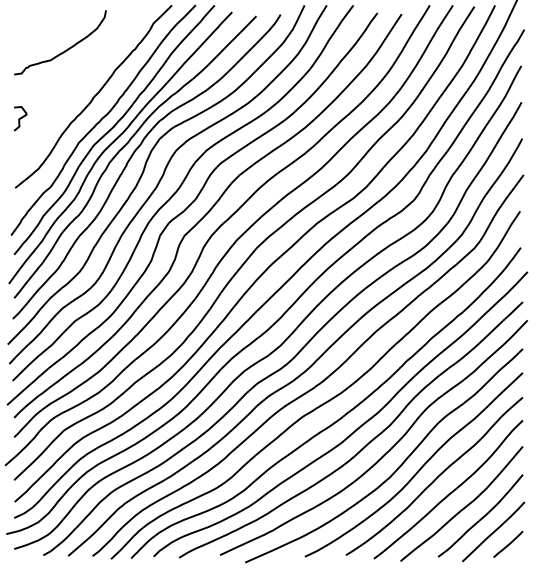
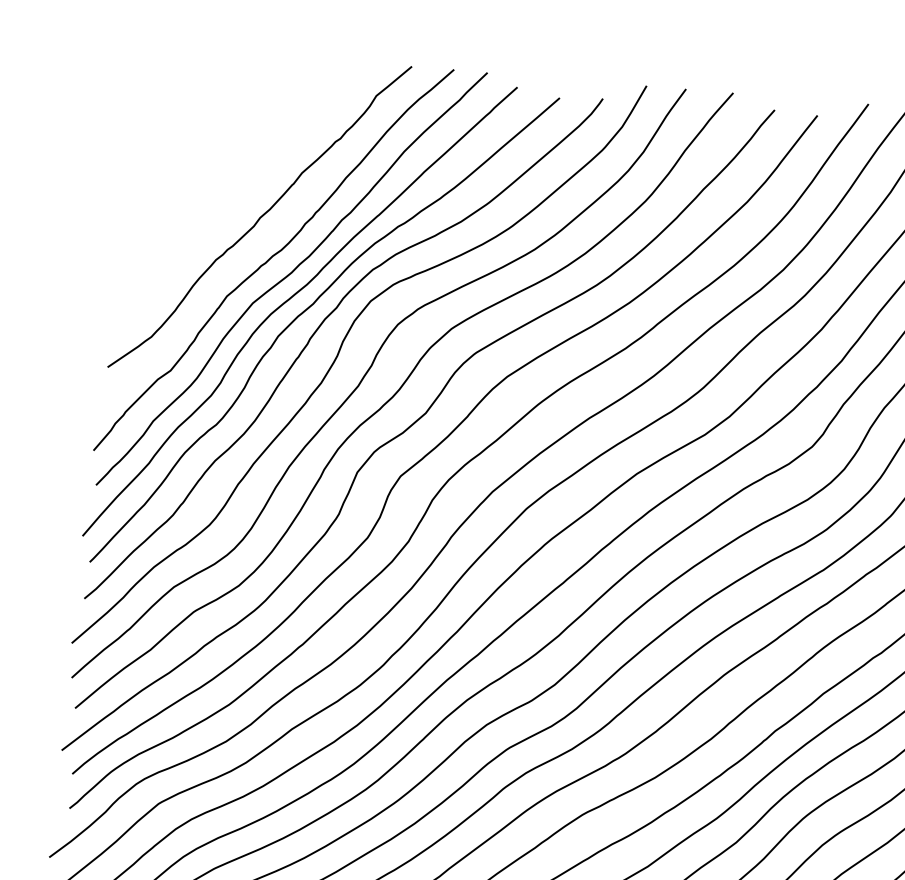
curve: (64, 50) -> (214, 130), removed
curve: (20, 118) -> (127, 244), removed

